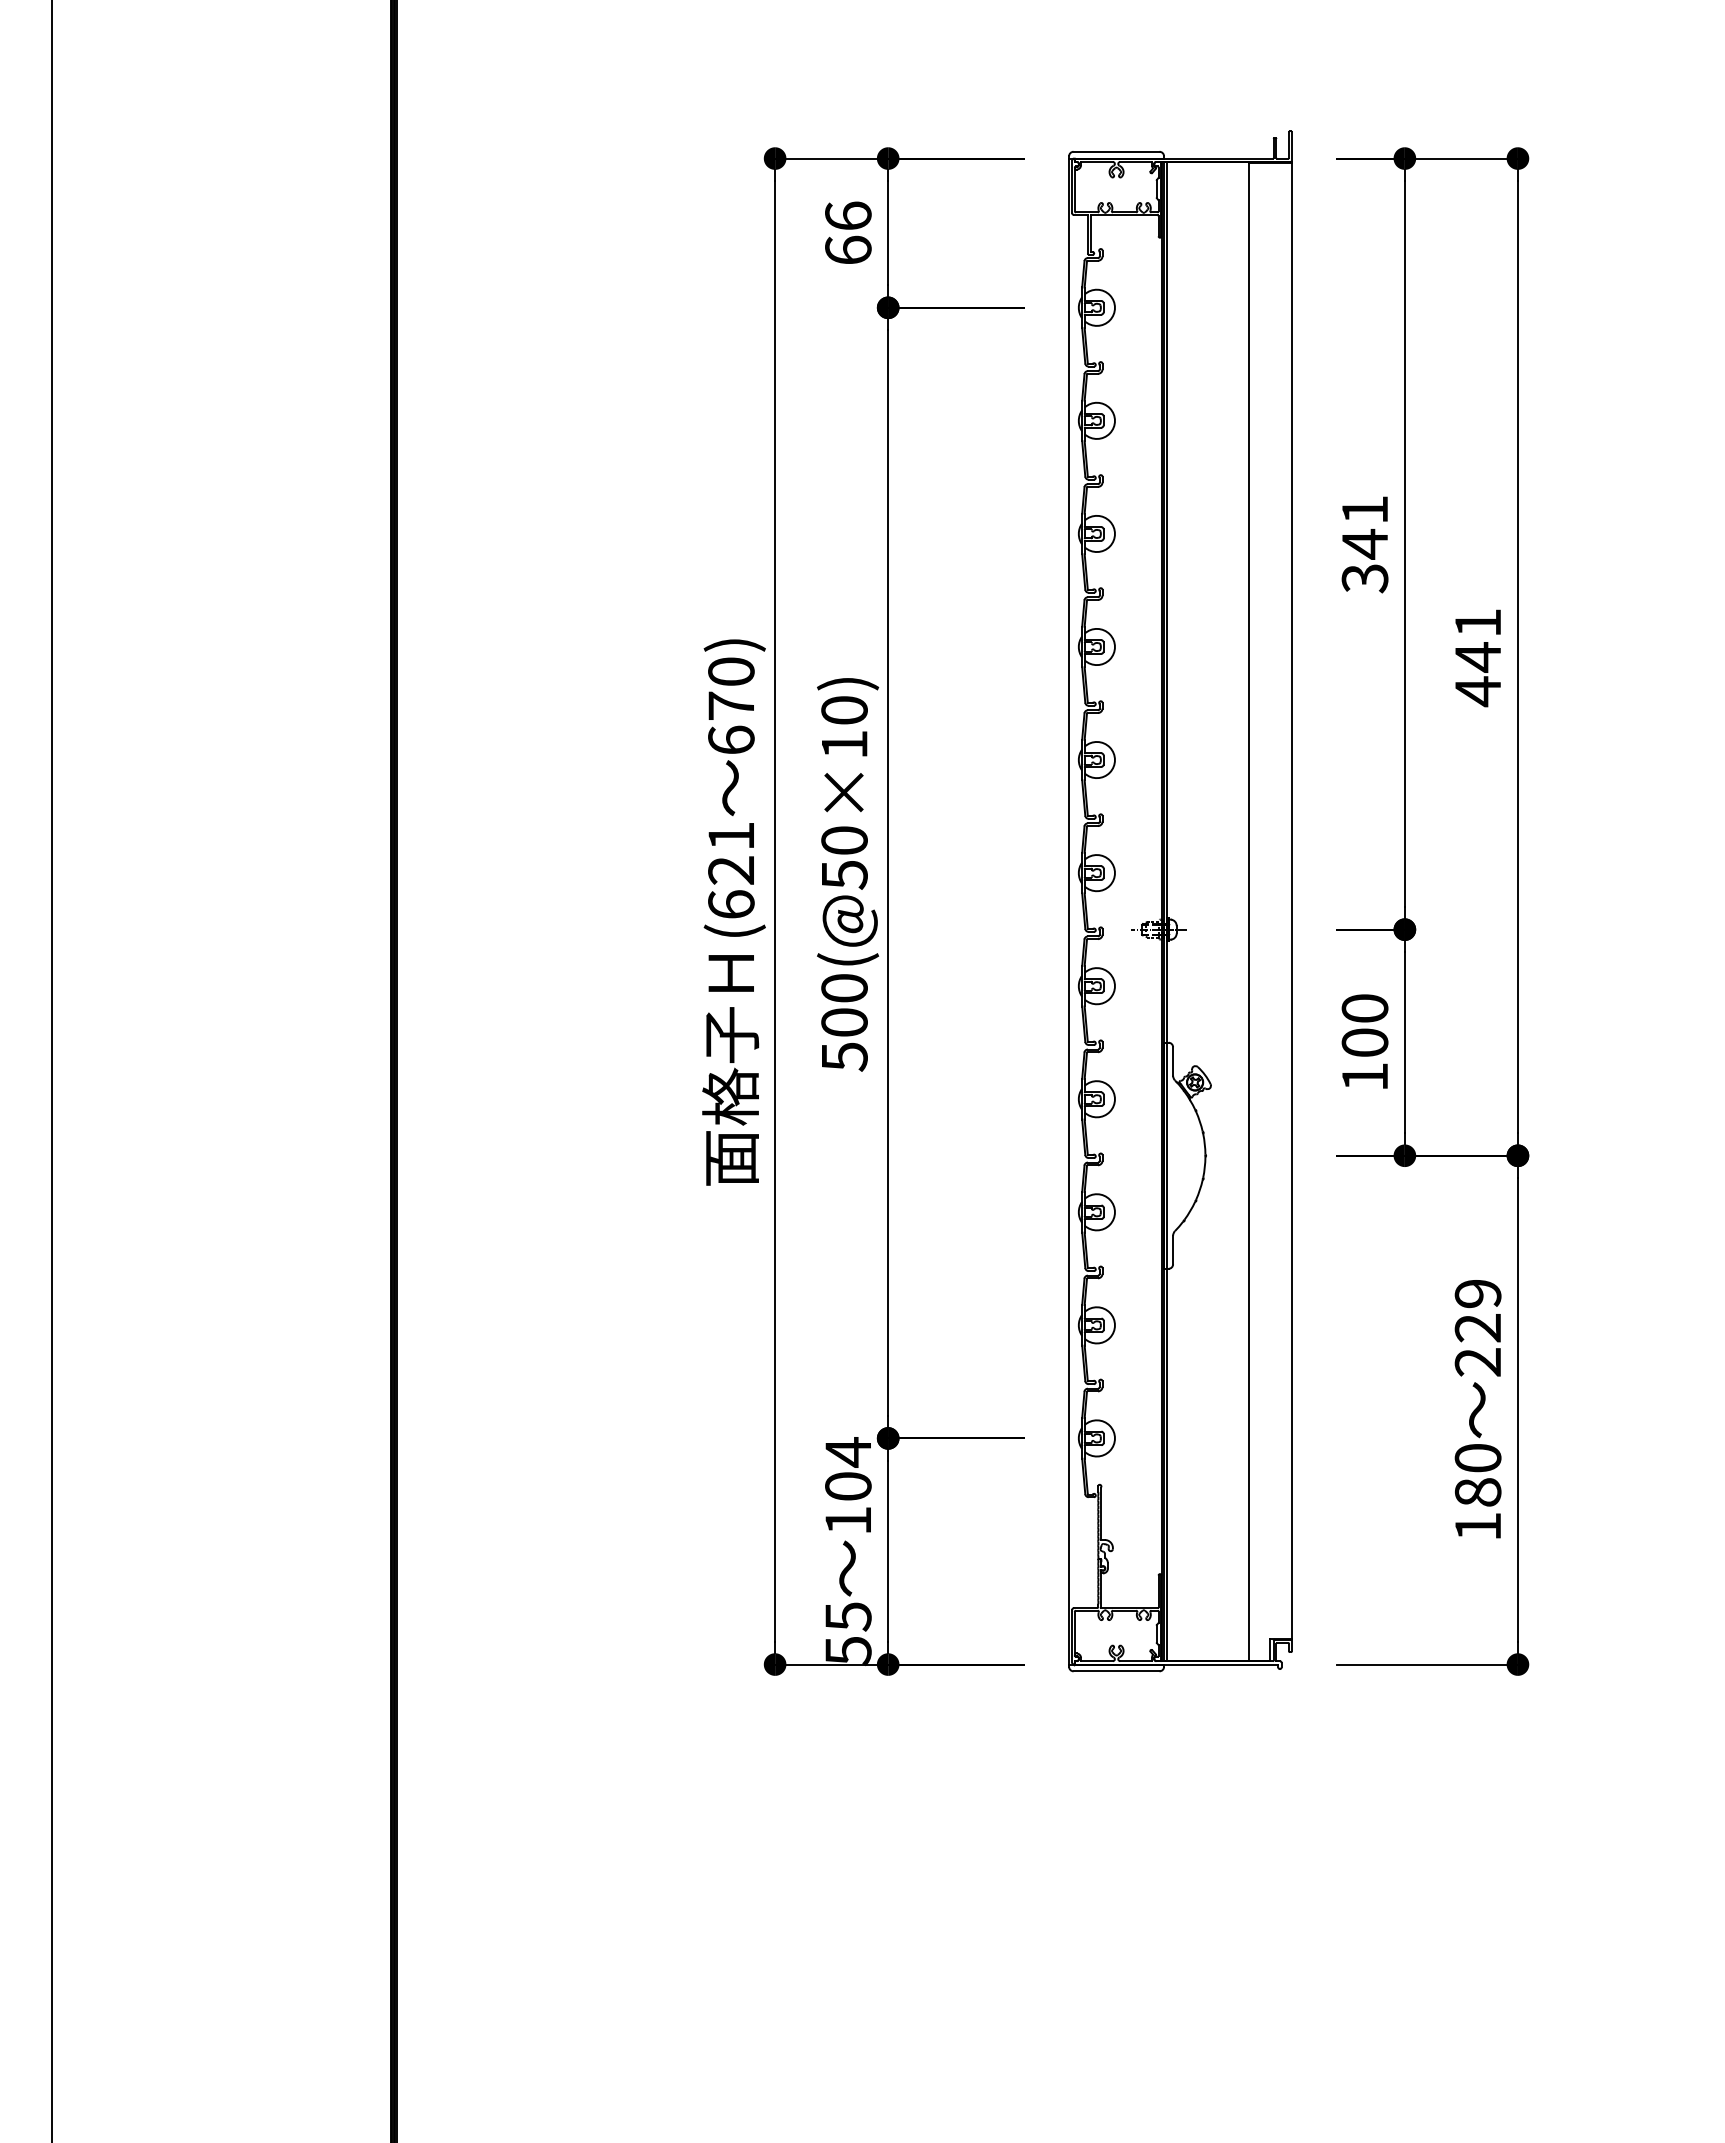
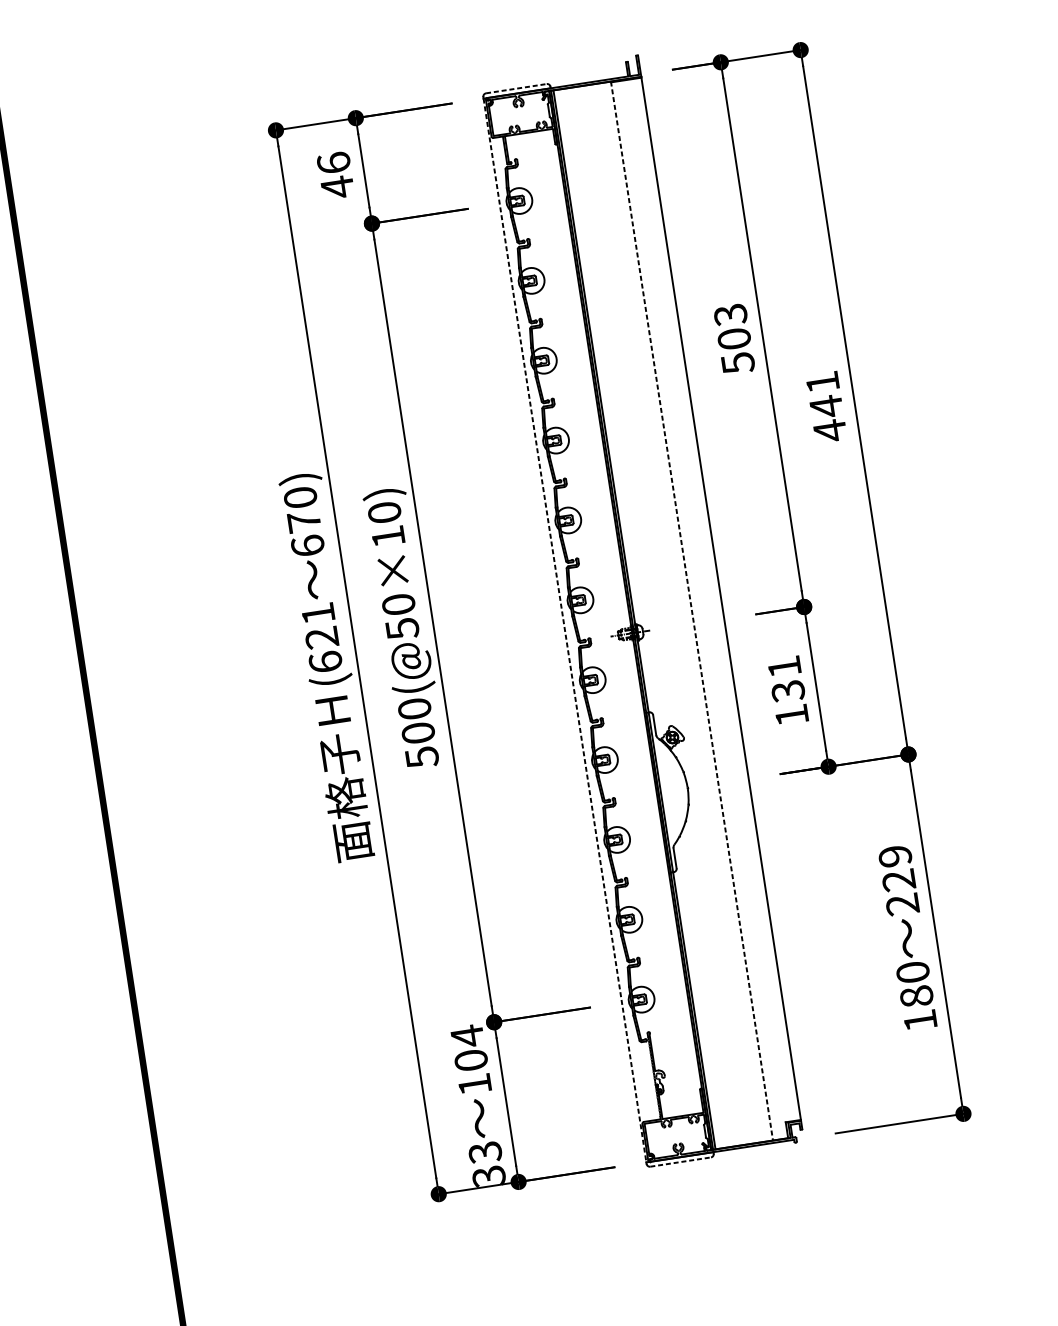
line: (1116, 151) -> (516, 88), solid -> dashed
text: (848, 250) -> (337, 187), 66 -> 46
text: (1364, 544) -> (734, 339), 341 -> 503
line: (1069, 911) -> (565, 630), solid -> dashed
line: (1248, 911) -> (691, 611), solid -> dashed
text: (1364, 1025) -> (786, 679), 100 -> 131
text: (848, 1632) -> (487, 1163), 55 -> 33
line: (1116, 1671) -> (680, 1162), solid -> dashed

